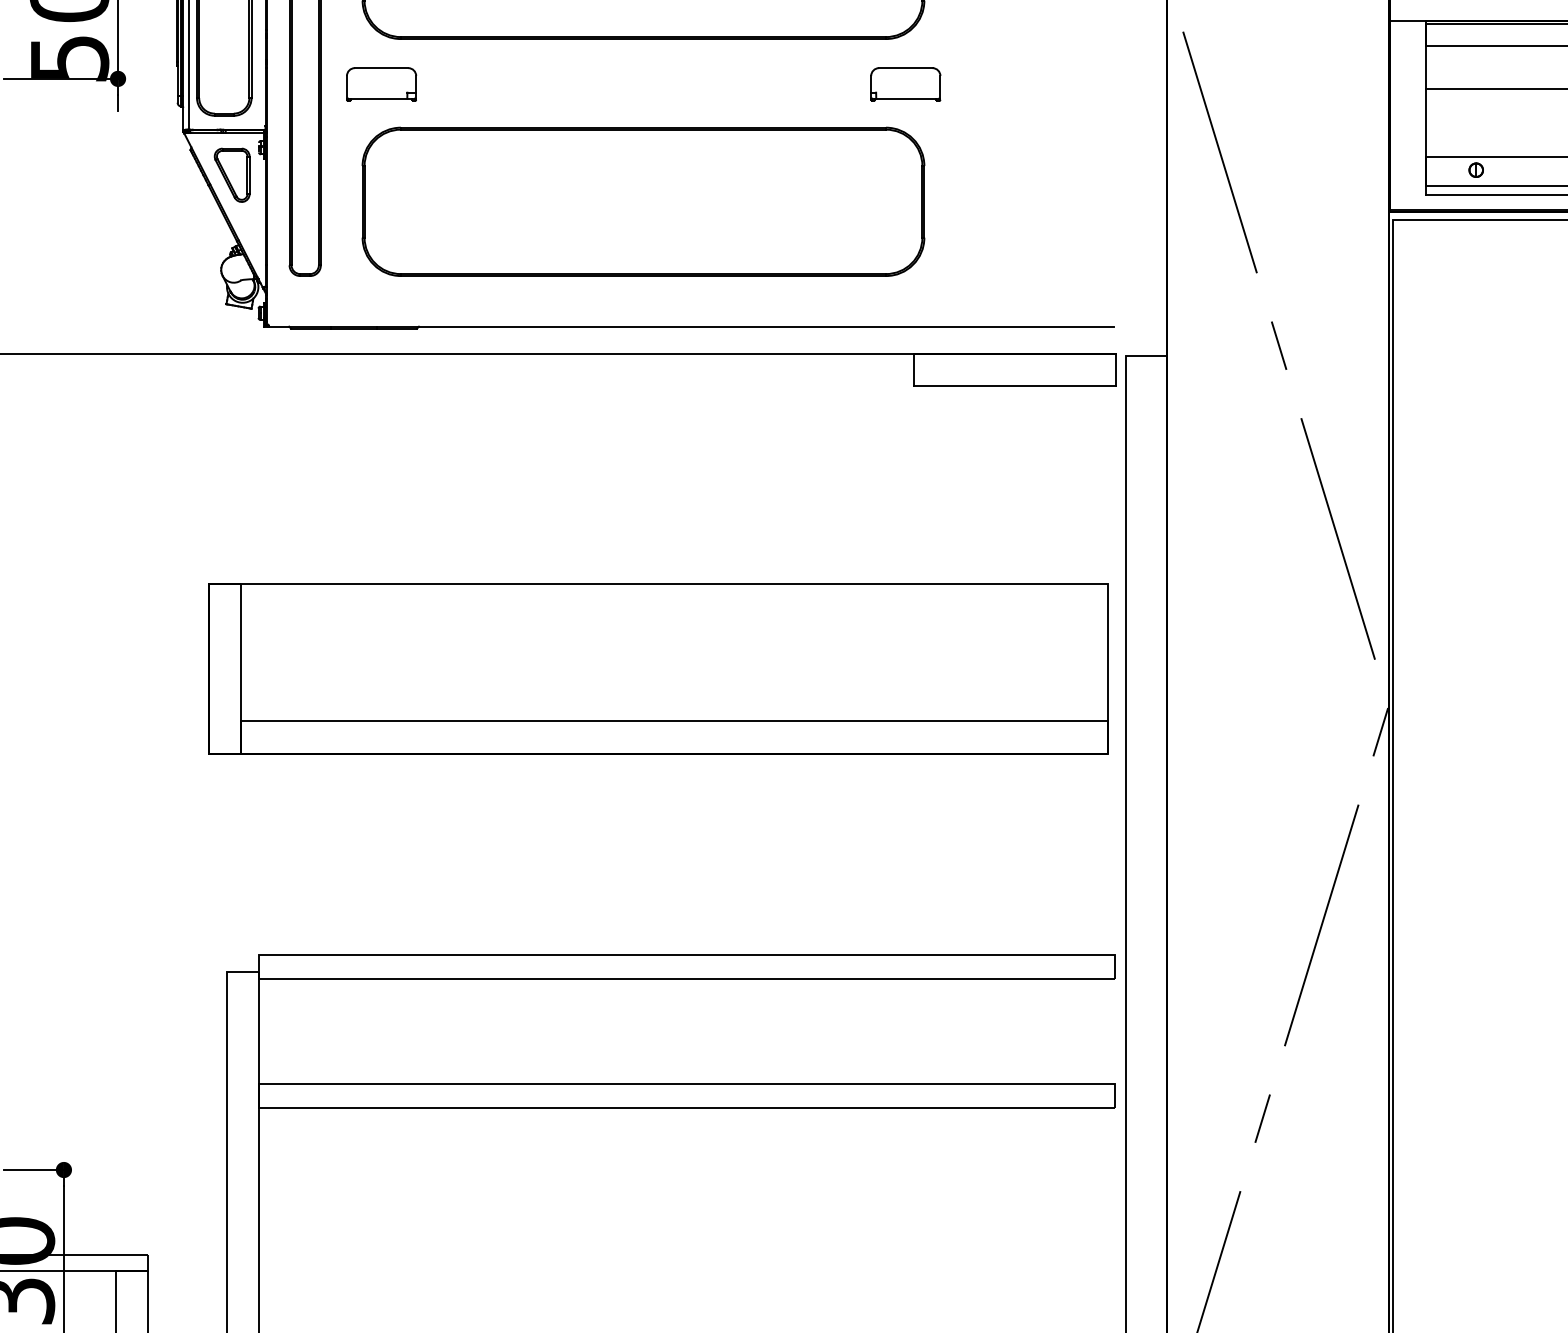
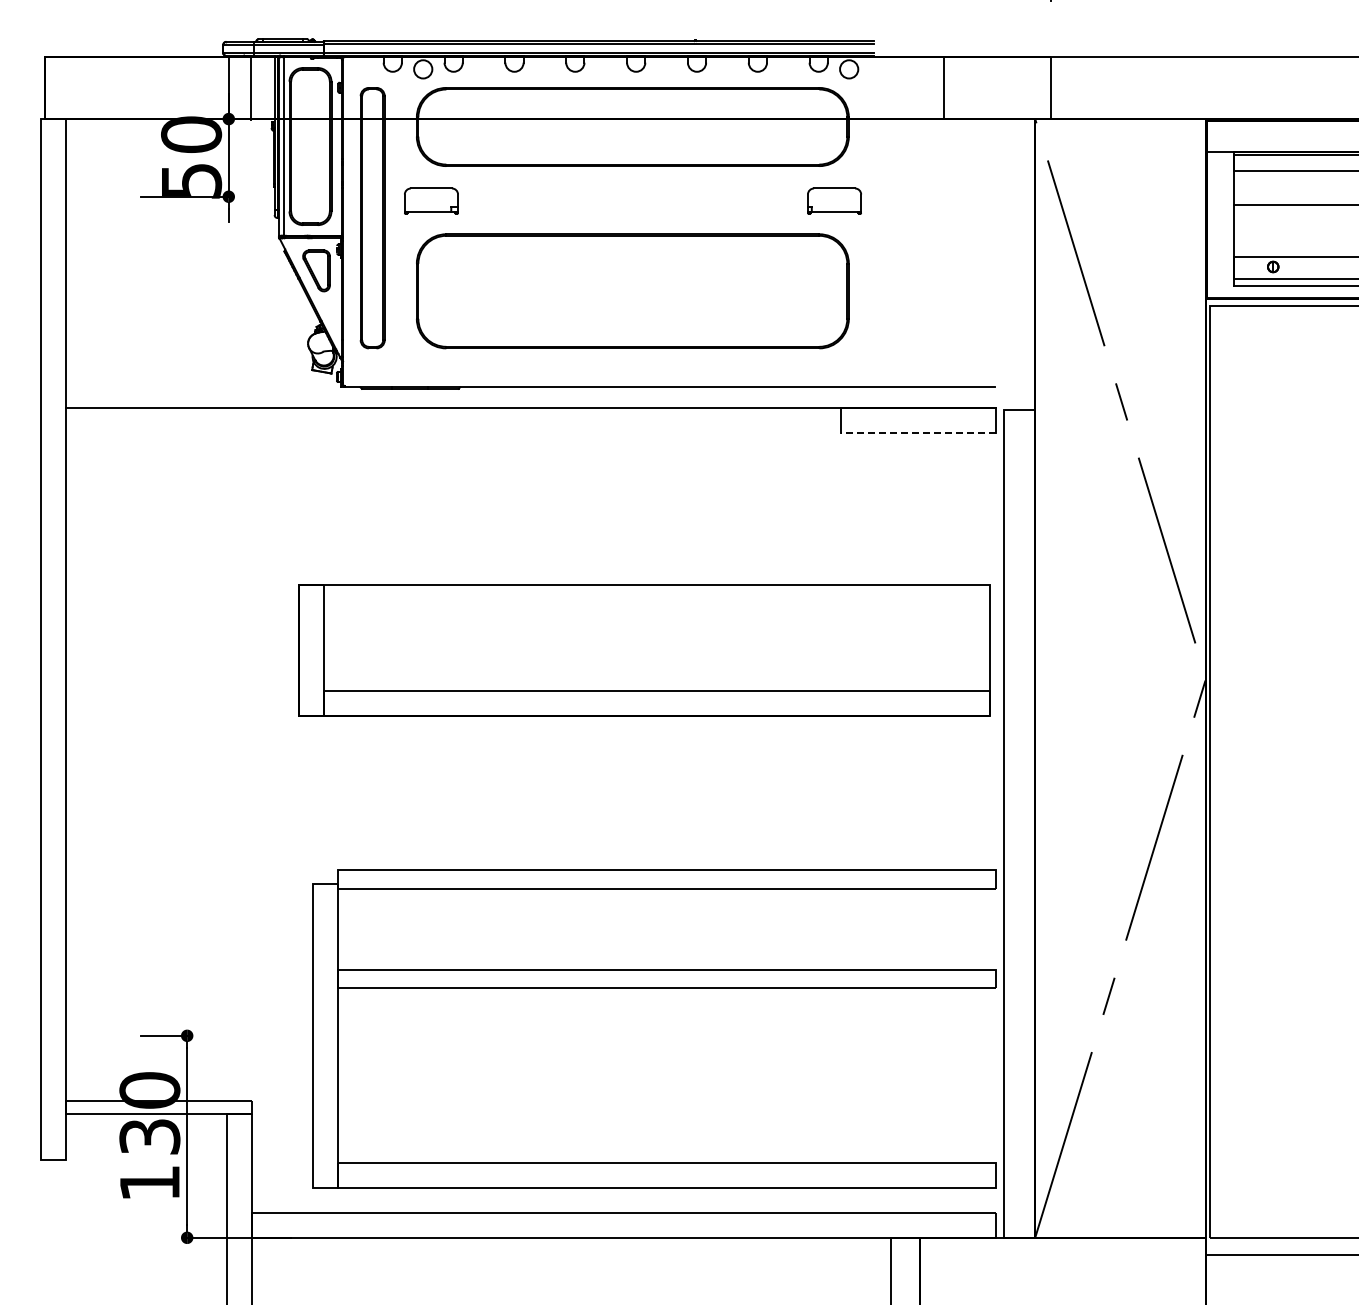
line: (1014, 385) -> (918, 432), solid -> dashed

